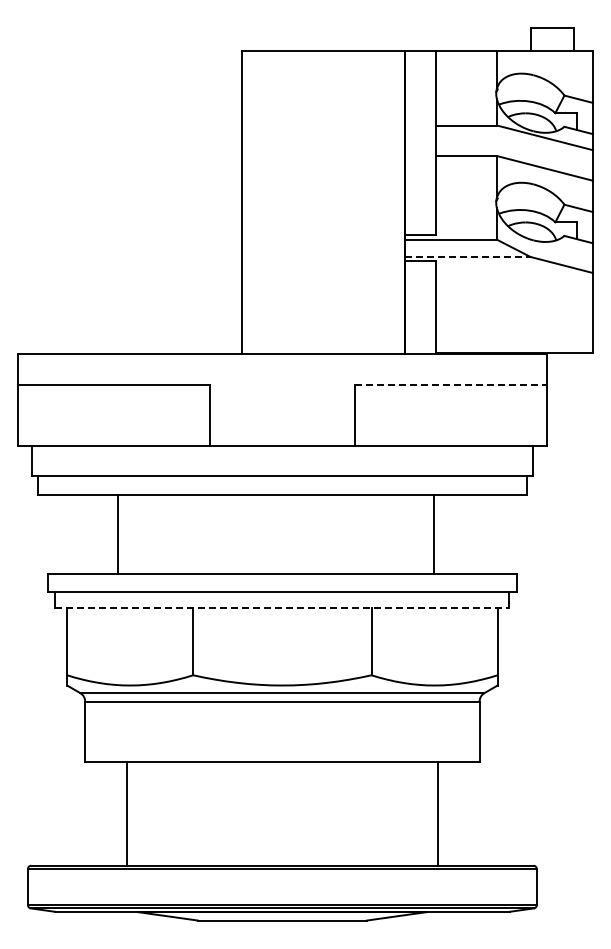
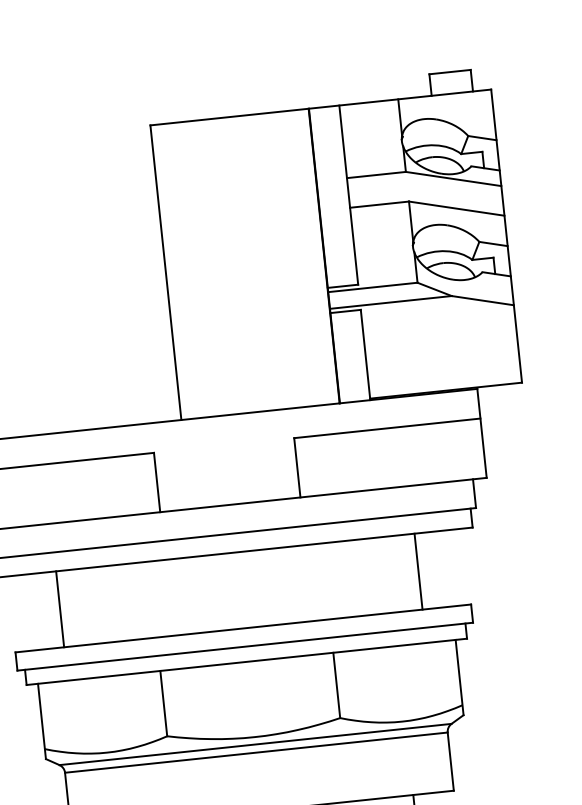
line: (467, 256) -> (390, 302), dashed -> solid
line: (450, 384) -> (387, 427), dashed -> solid
line: (117, 534) -> (59, 609), moved
line: (434, 534) -> (418, 571), moved
line: (282, 607) -> (246, 661), dashed -> solid

